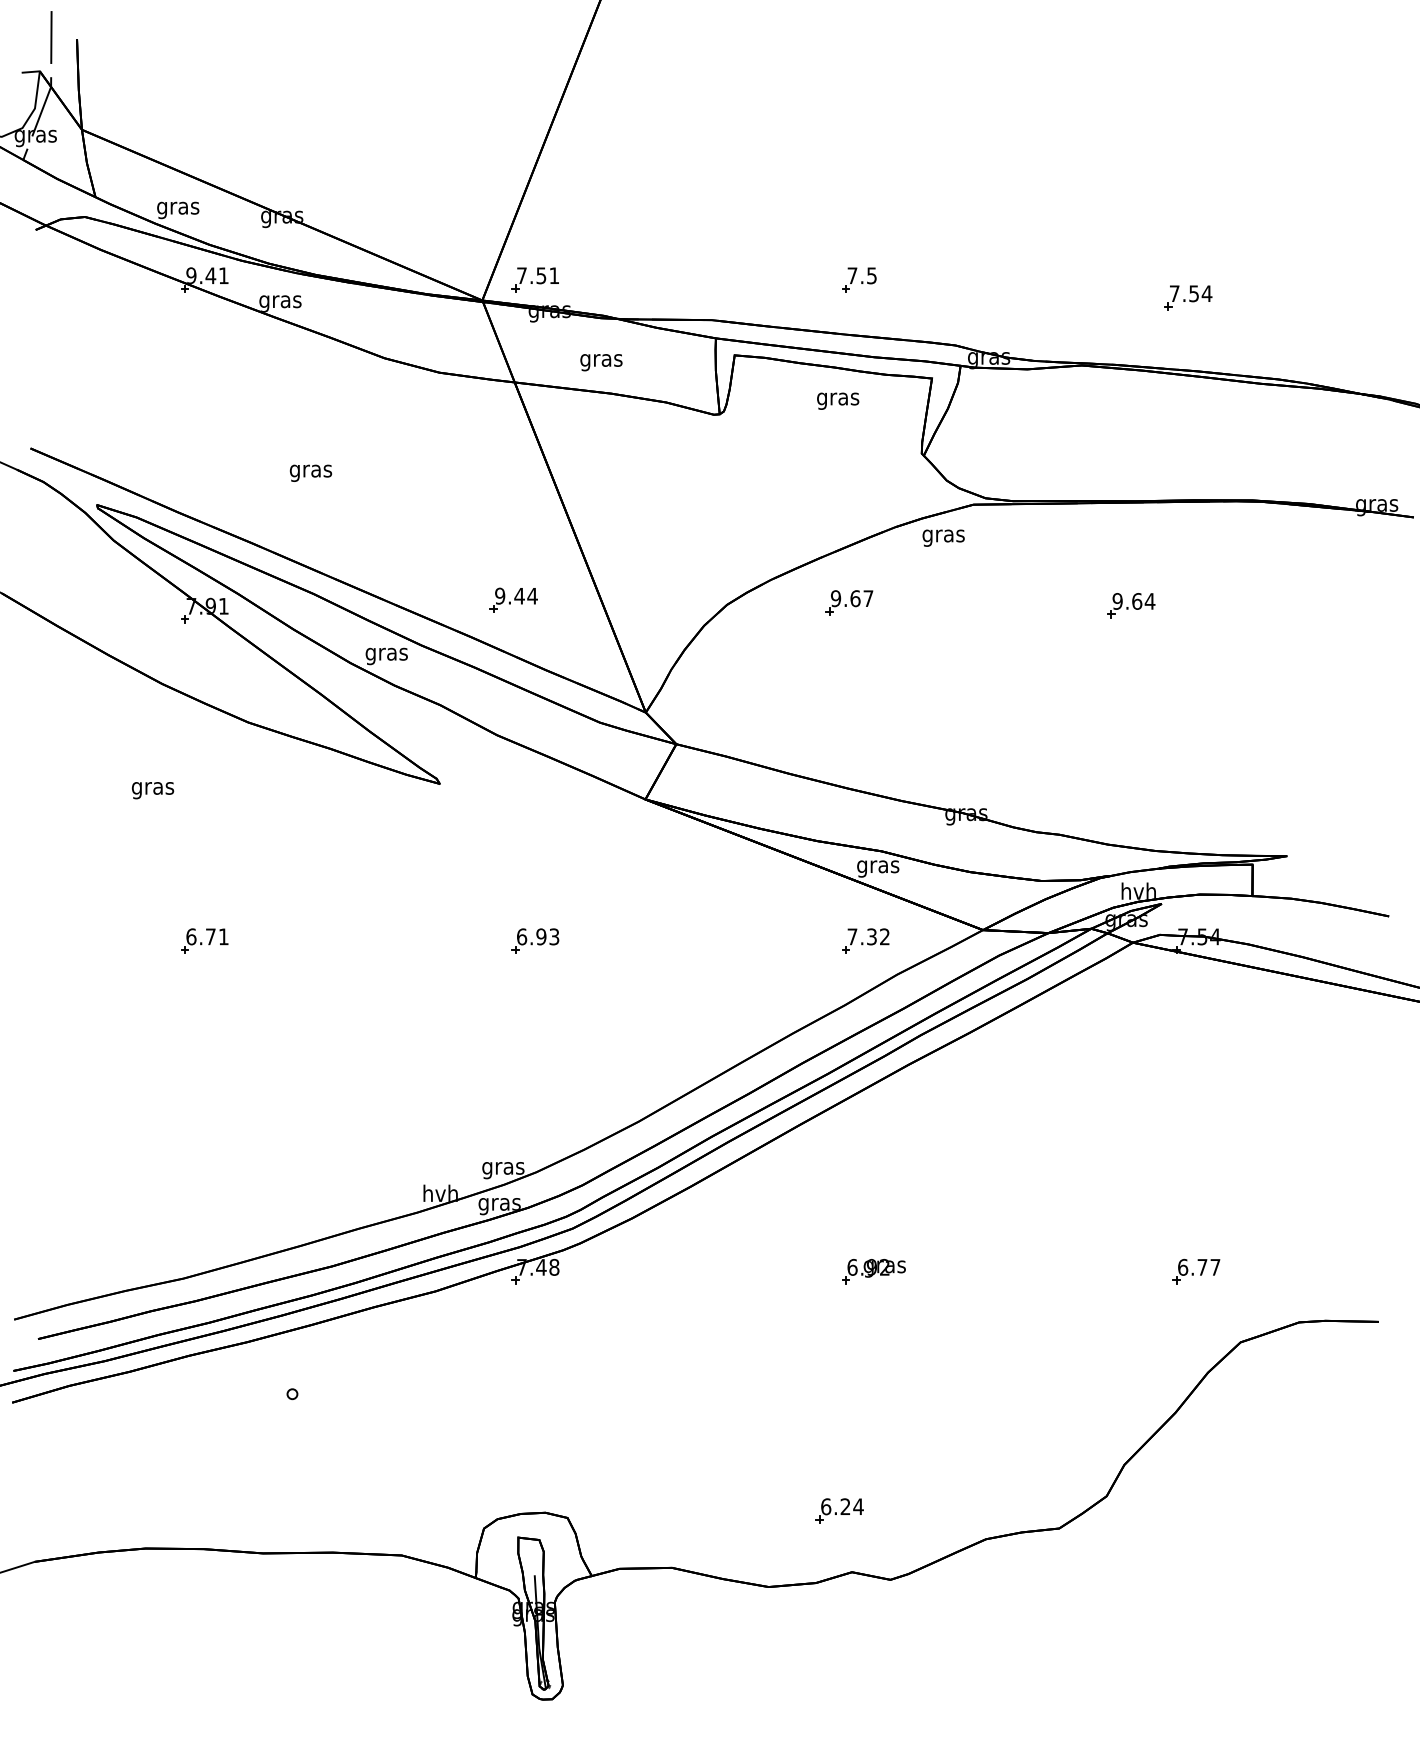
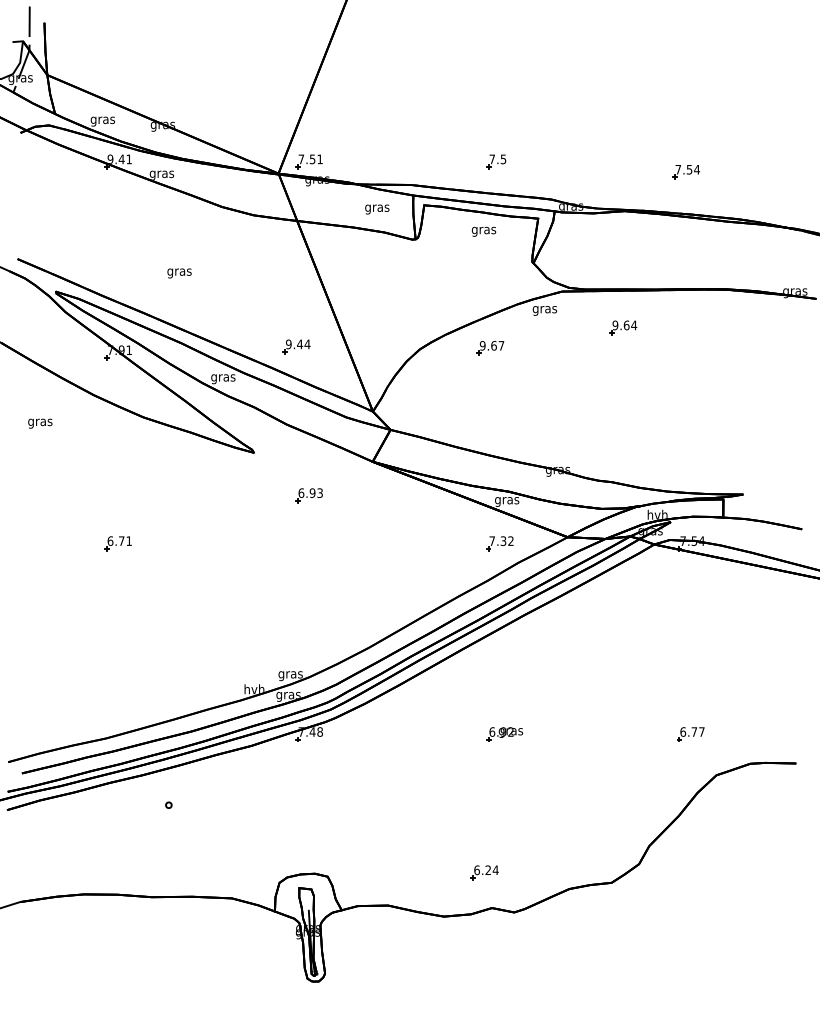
text: (601, 362) -> (377, 209), moved
part: (1131, 605) -> (623, 327), moved
text: (153, 790) -> (40, 423), moved
part: (534, 940) -> (308, 495), moved

